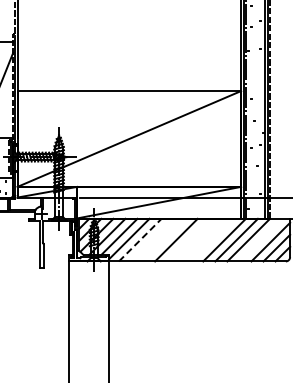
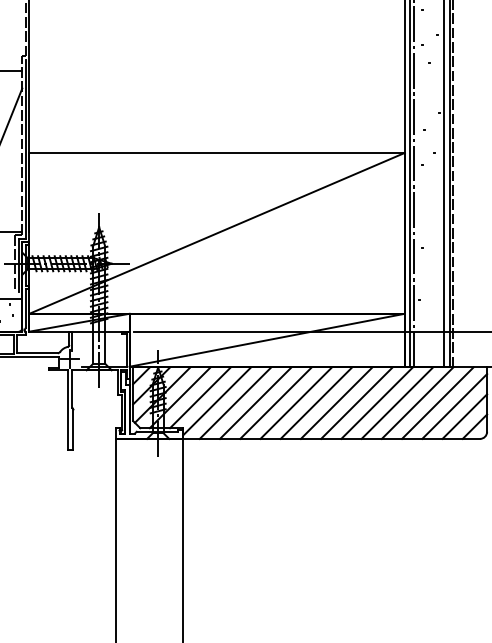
line: (140, 239) -> (235, 402), dashed -> solid
line: (152, 239) -> (256, 402), added
line: (164, 239) -> (276, 402), added
line: (188, 239) -> (316, 402), added
line: (200, 239) -> (336, 402), added
line: (212, 239) -> (356, 402), added
line: (260, 239) -> (437, 402), added

